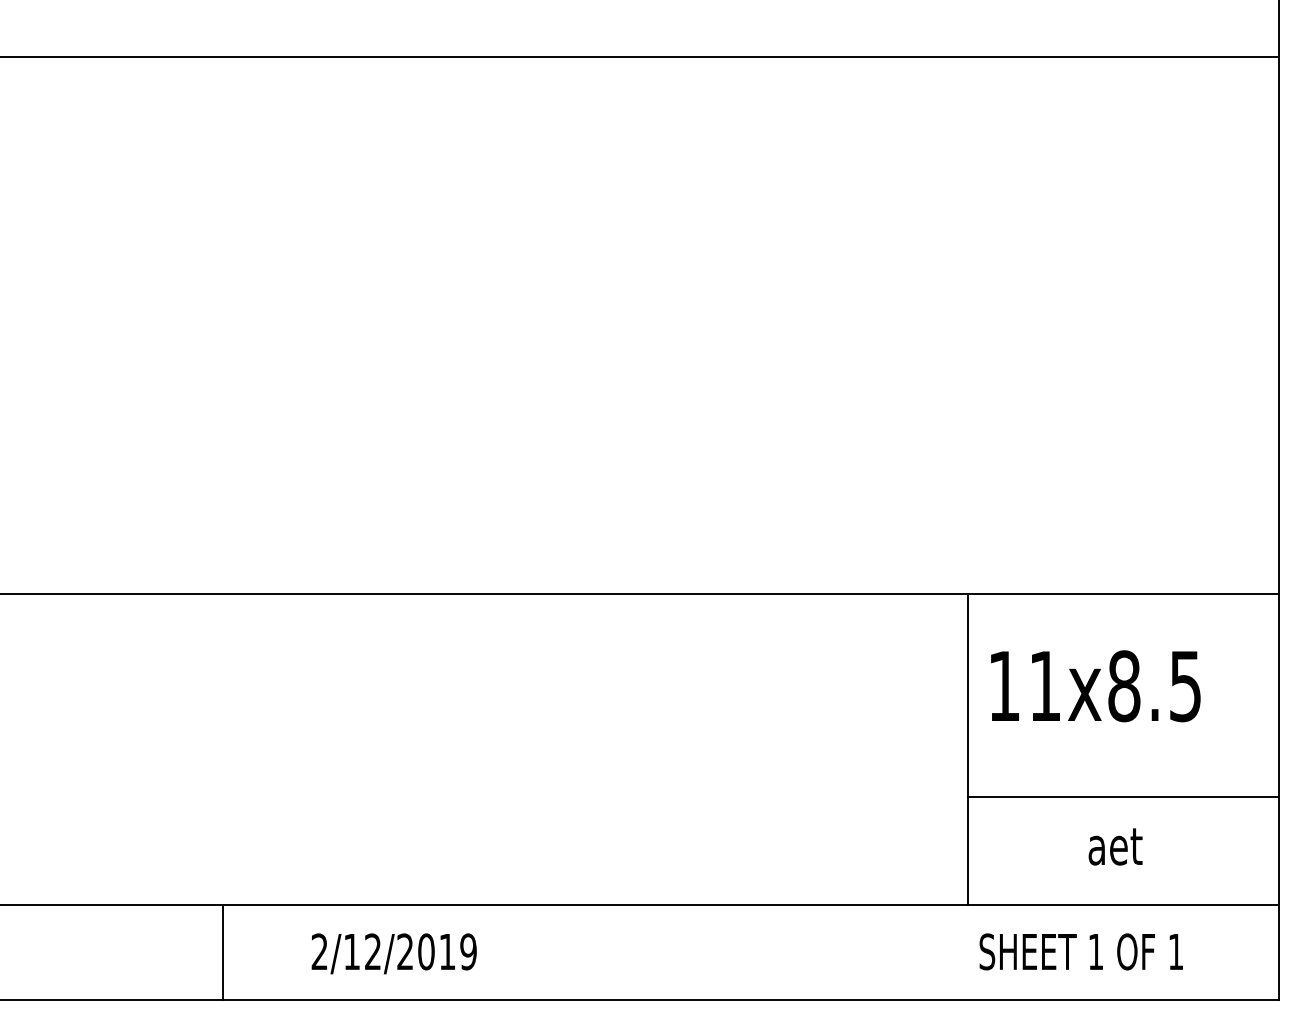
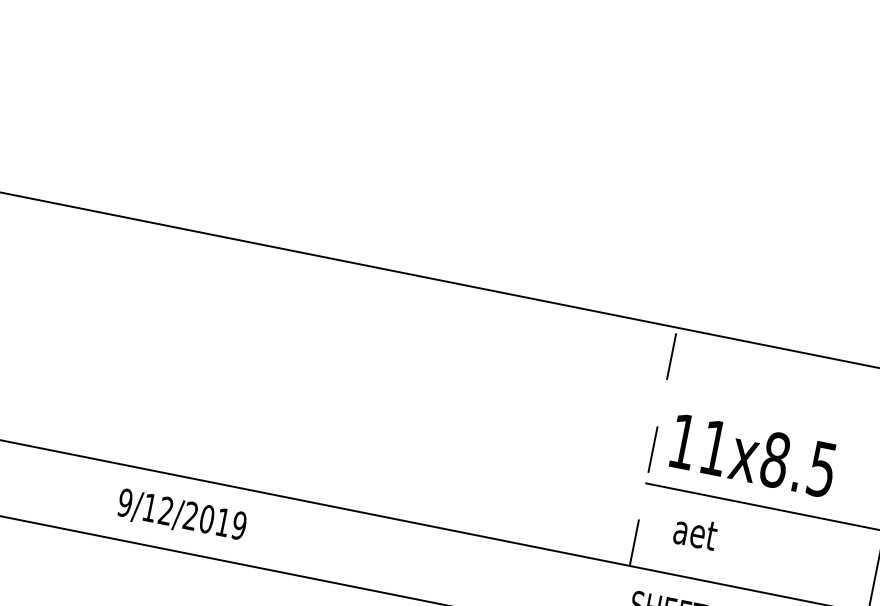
text: (1095, 686) -> (753, 455), moved
line: (968, 748) -> (653, 446), solid -> dashed
text: (1115, 846) -> (695, 532), moved
line: (222, 951) -> (50, 487), removed
text: (319, 951) -> (125, 502), 2/12/2019 -> 9/12/2019

